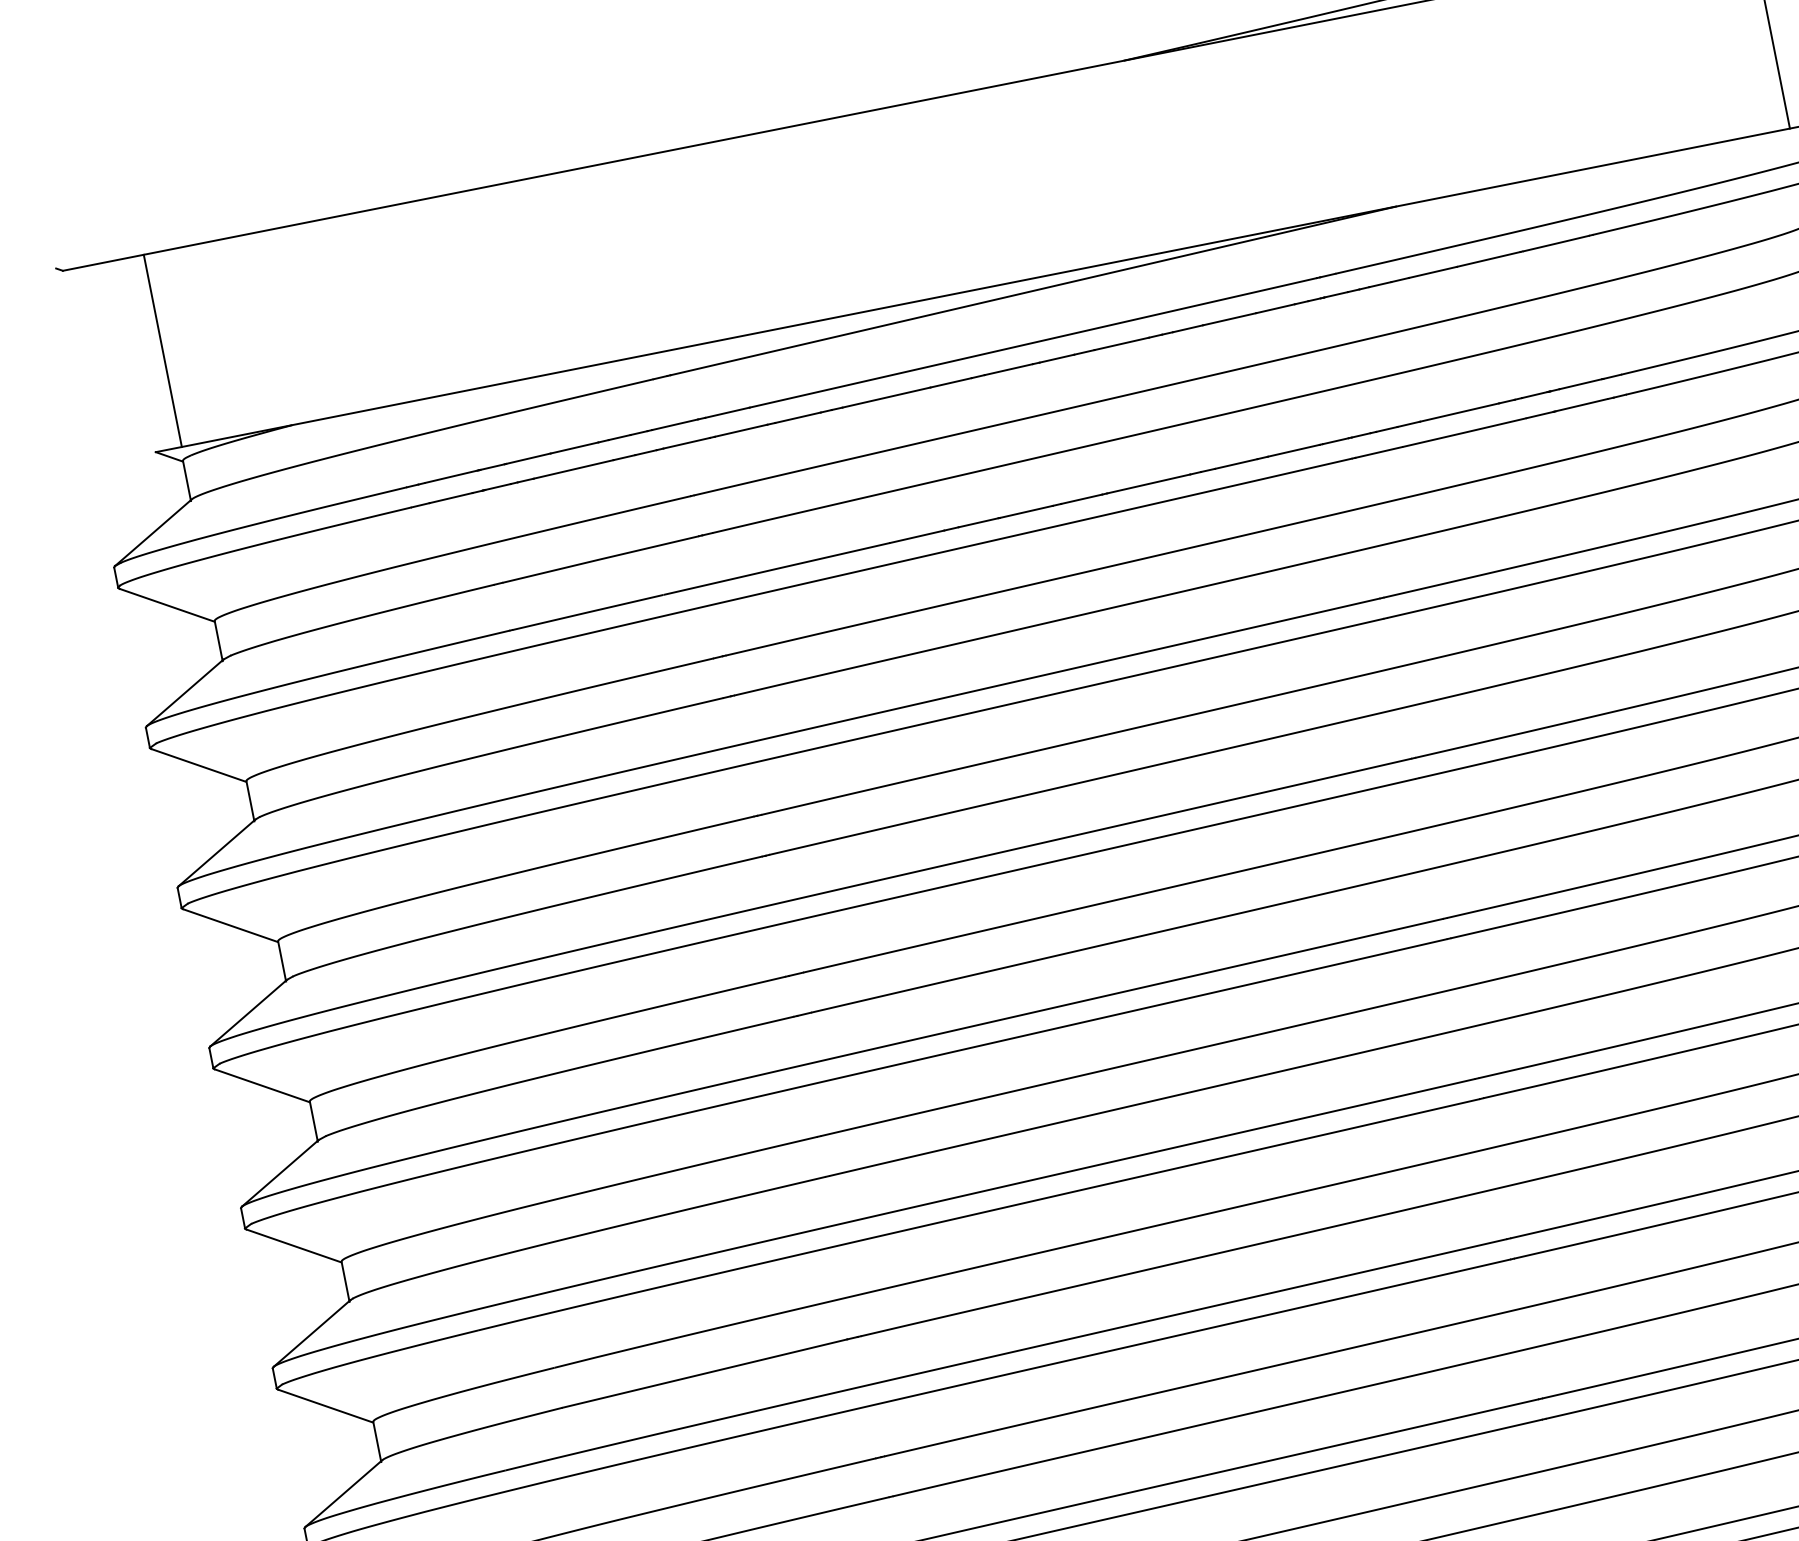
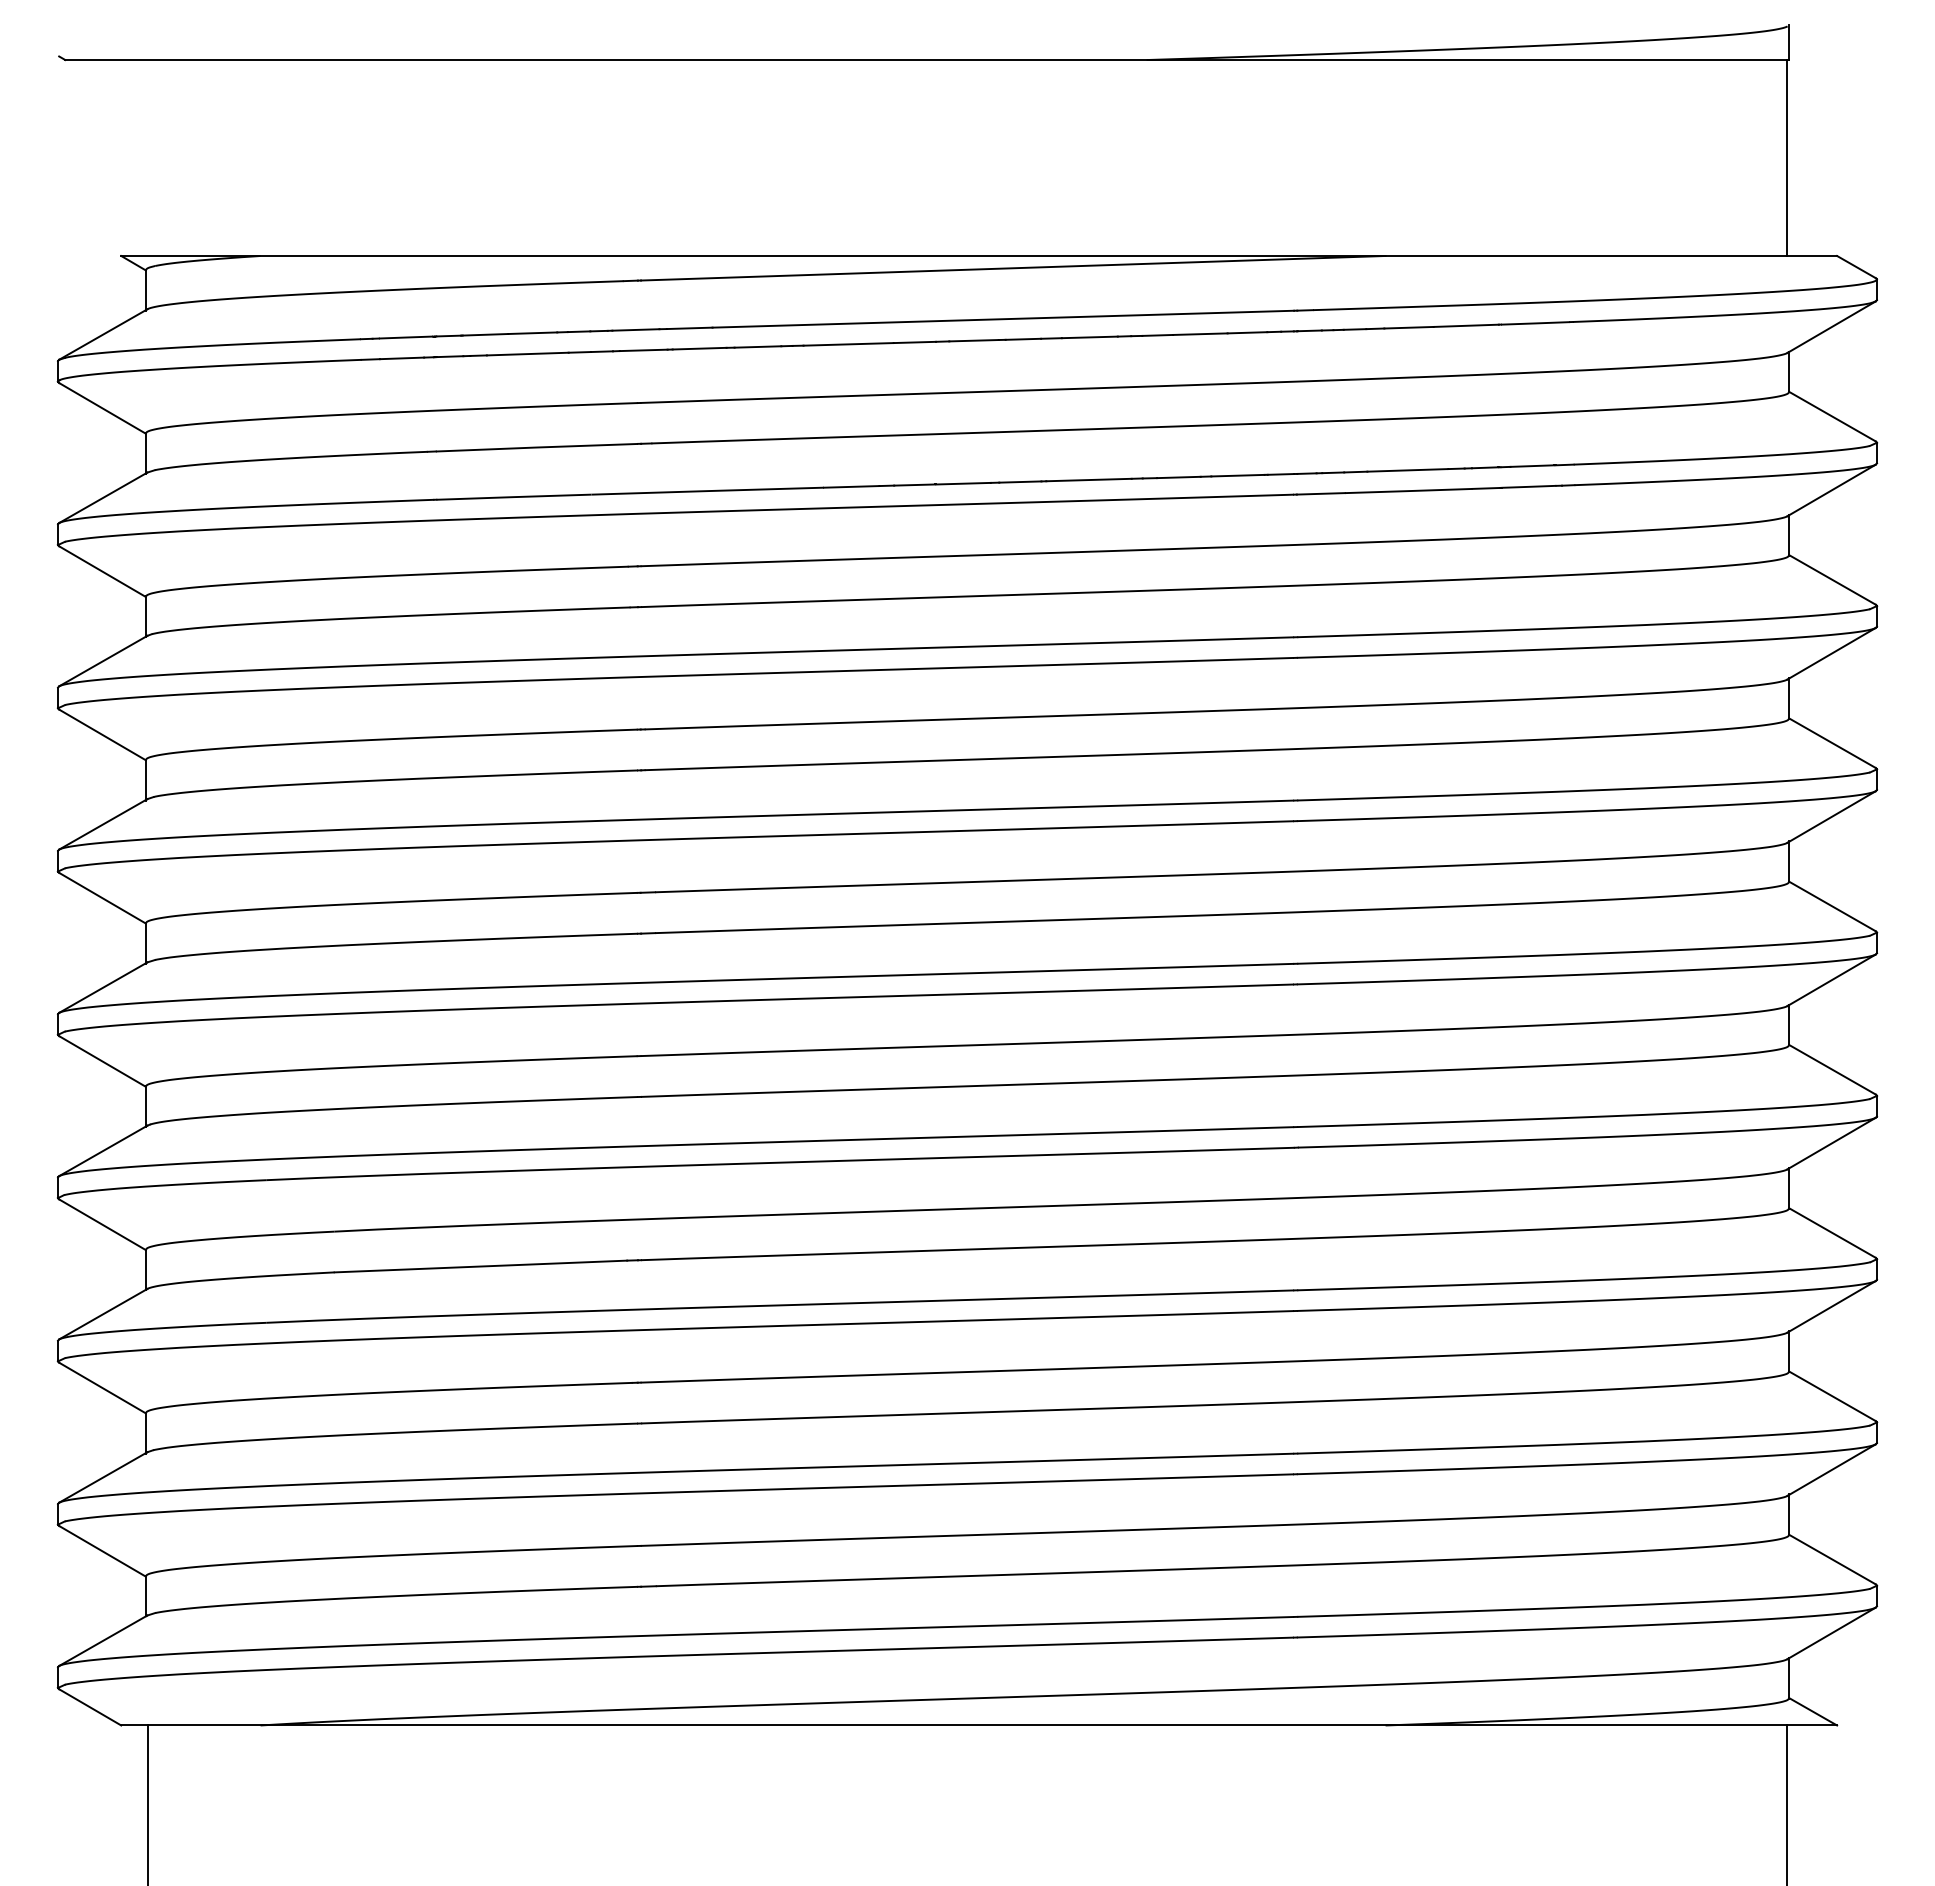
line: (162, 350) -> (147, 157), removed

